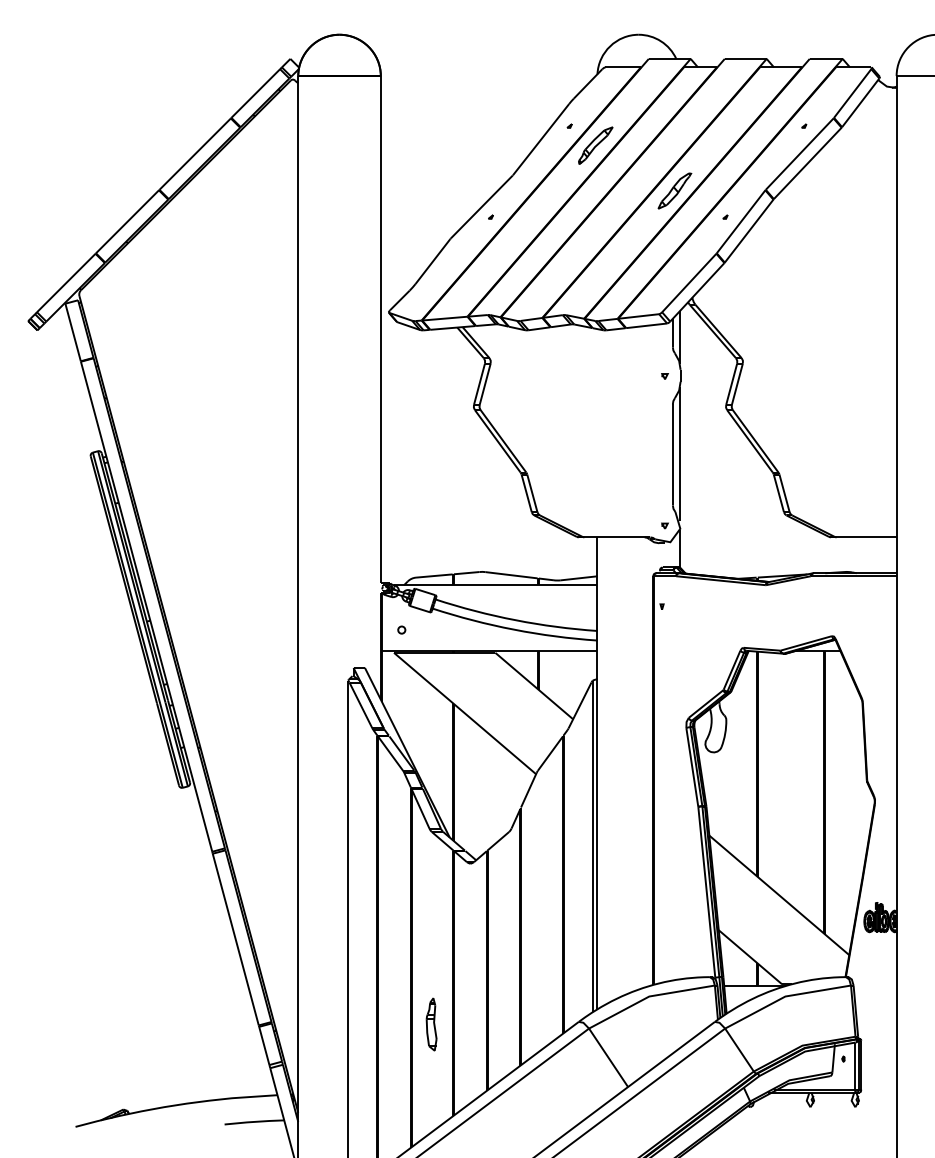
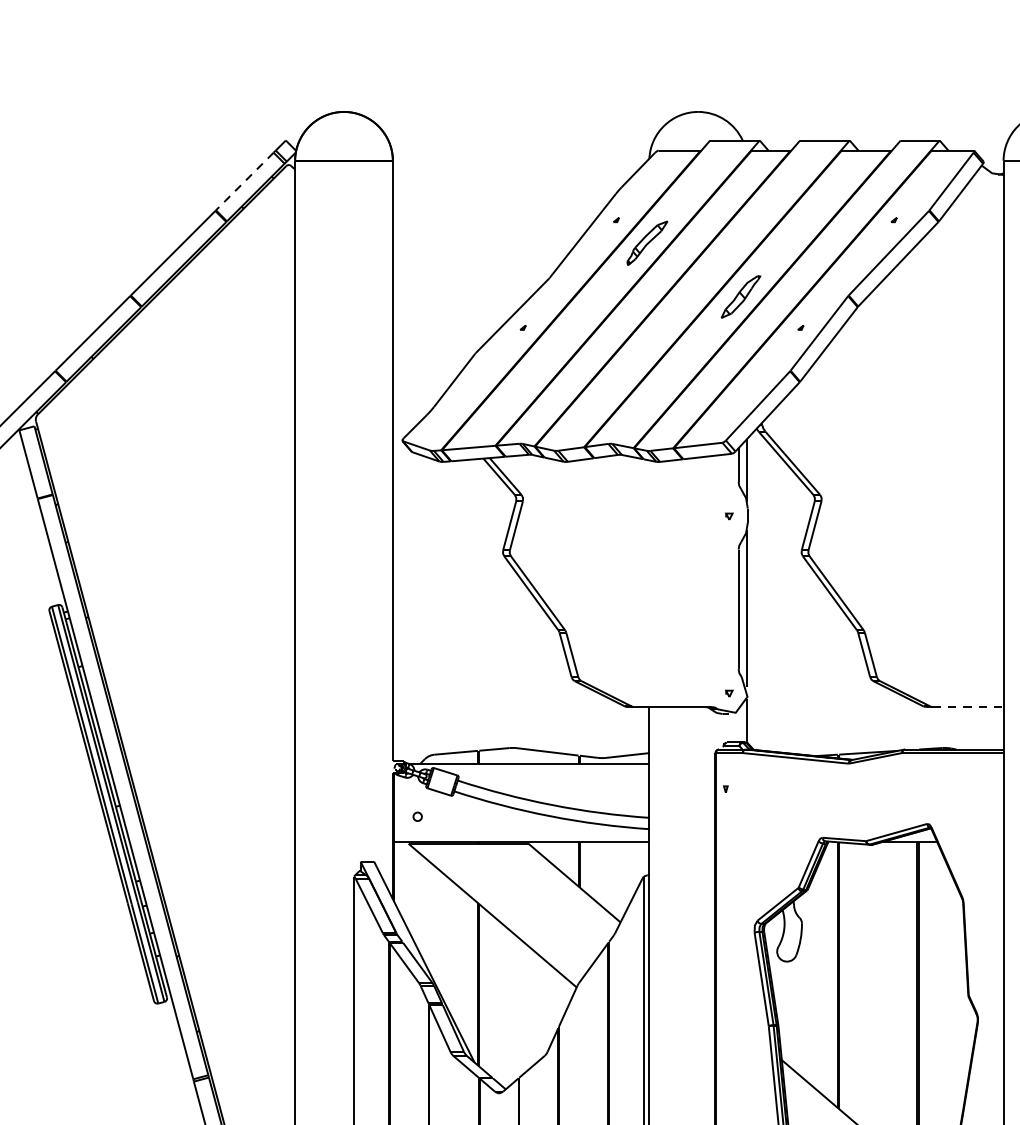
line: (255, 93) -> (244, 181), solid -> dashed
line: (866, 537) -> (967, 707), solid -> dashed

